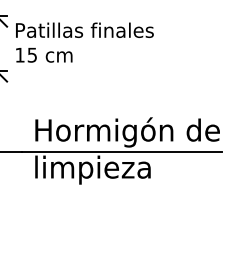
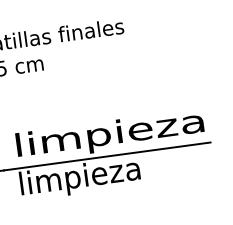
text: (127, 132) -> (110, 135), Hormigón de -> limpieza

